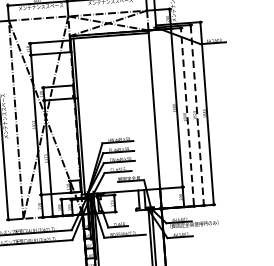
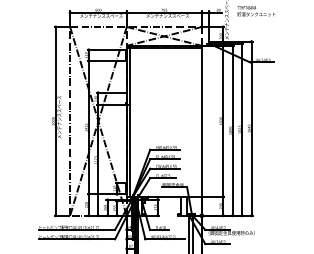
line: (187, 116) -> (232, 130), dashed -> solid
line: (197, 116) -> (242, 130), dashed -> solid

